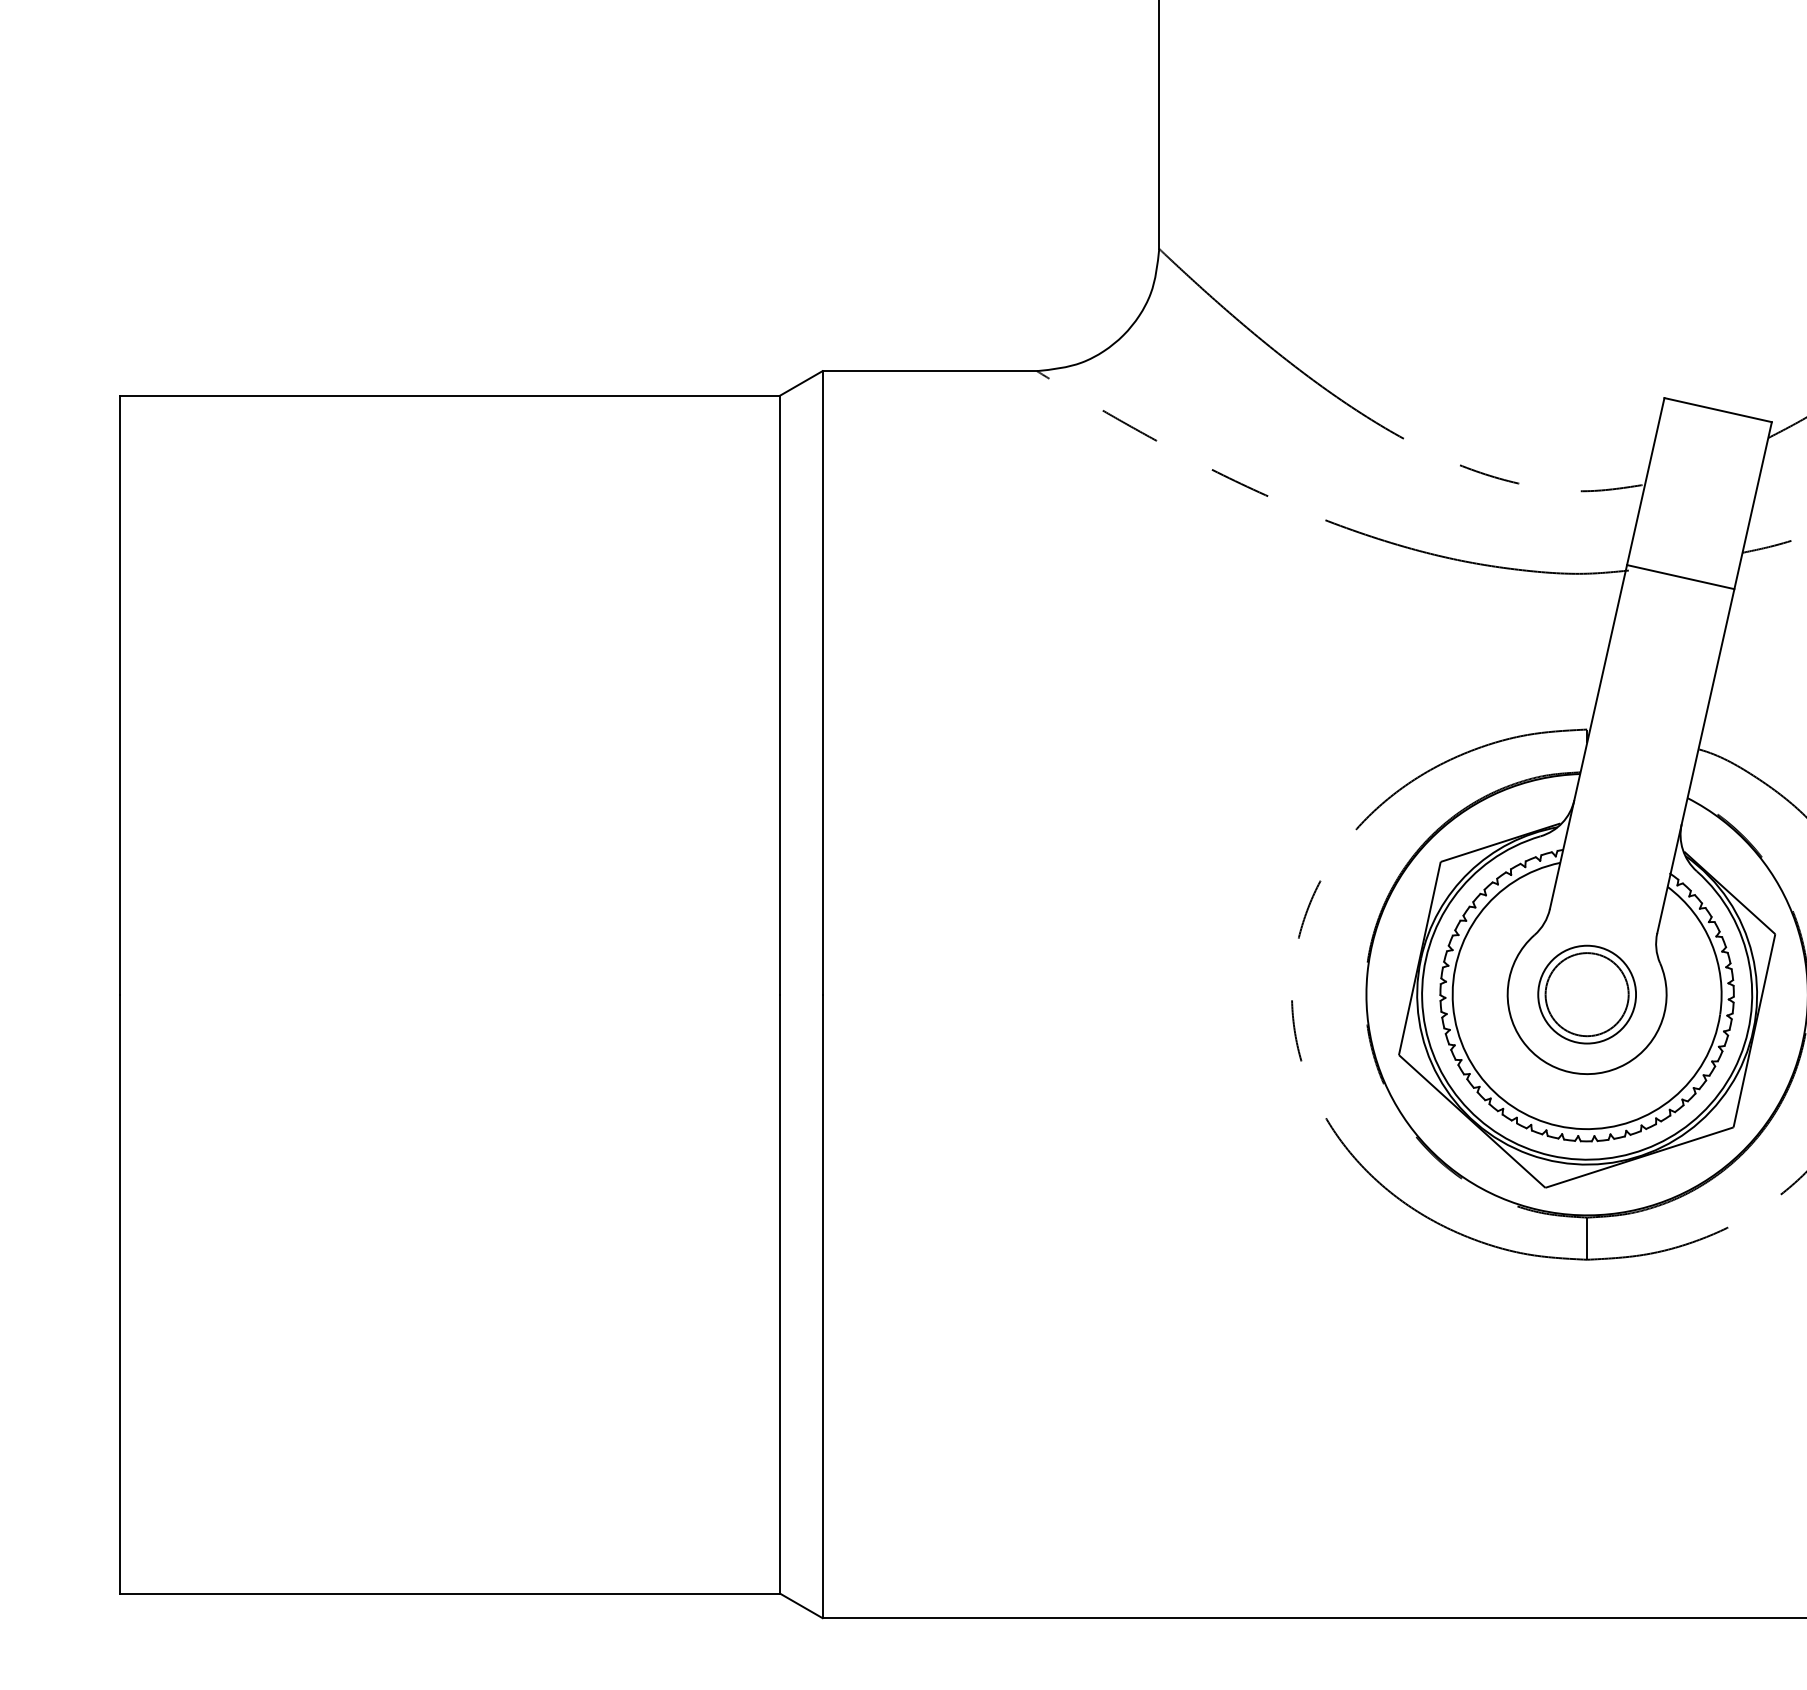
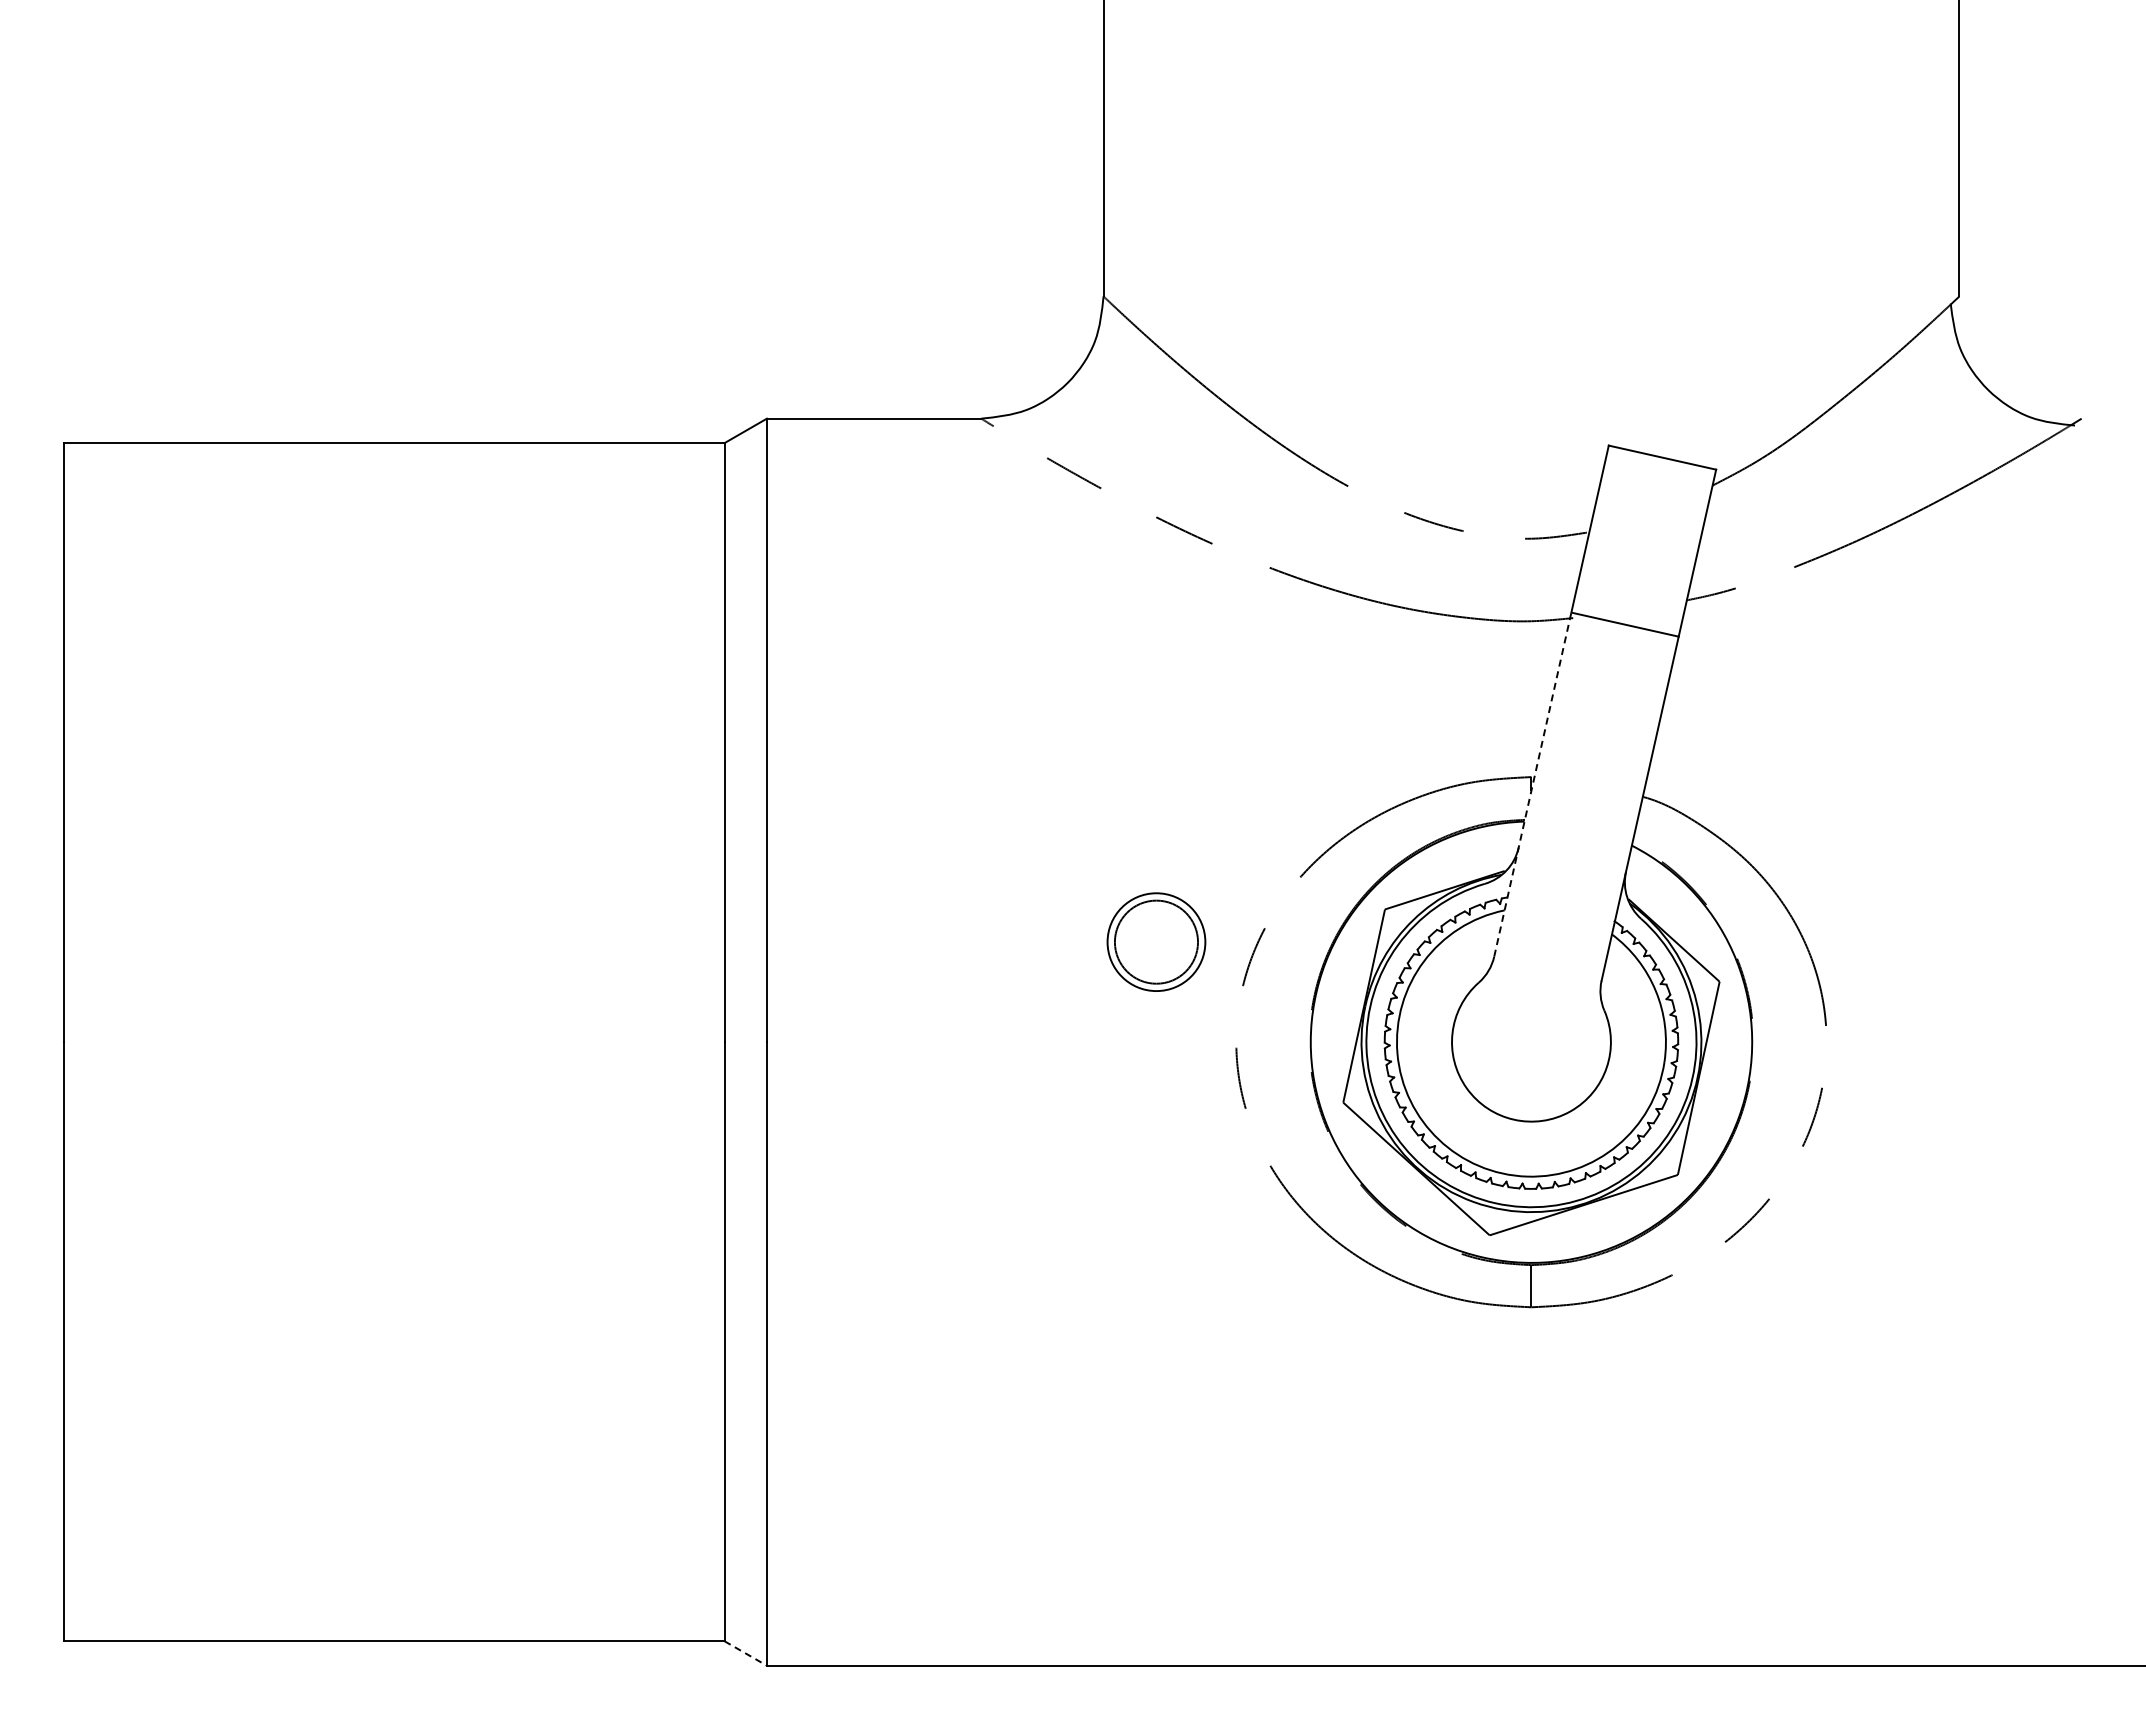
line: (1588, 736) -> (1532, 784), solid -> dashed
part: (1587, 993) -> (1156, 941), moved
line: (802, 1605) -> (746, 1653), solid -> dashed

